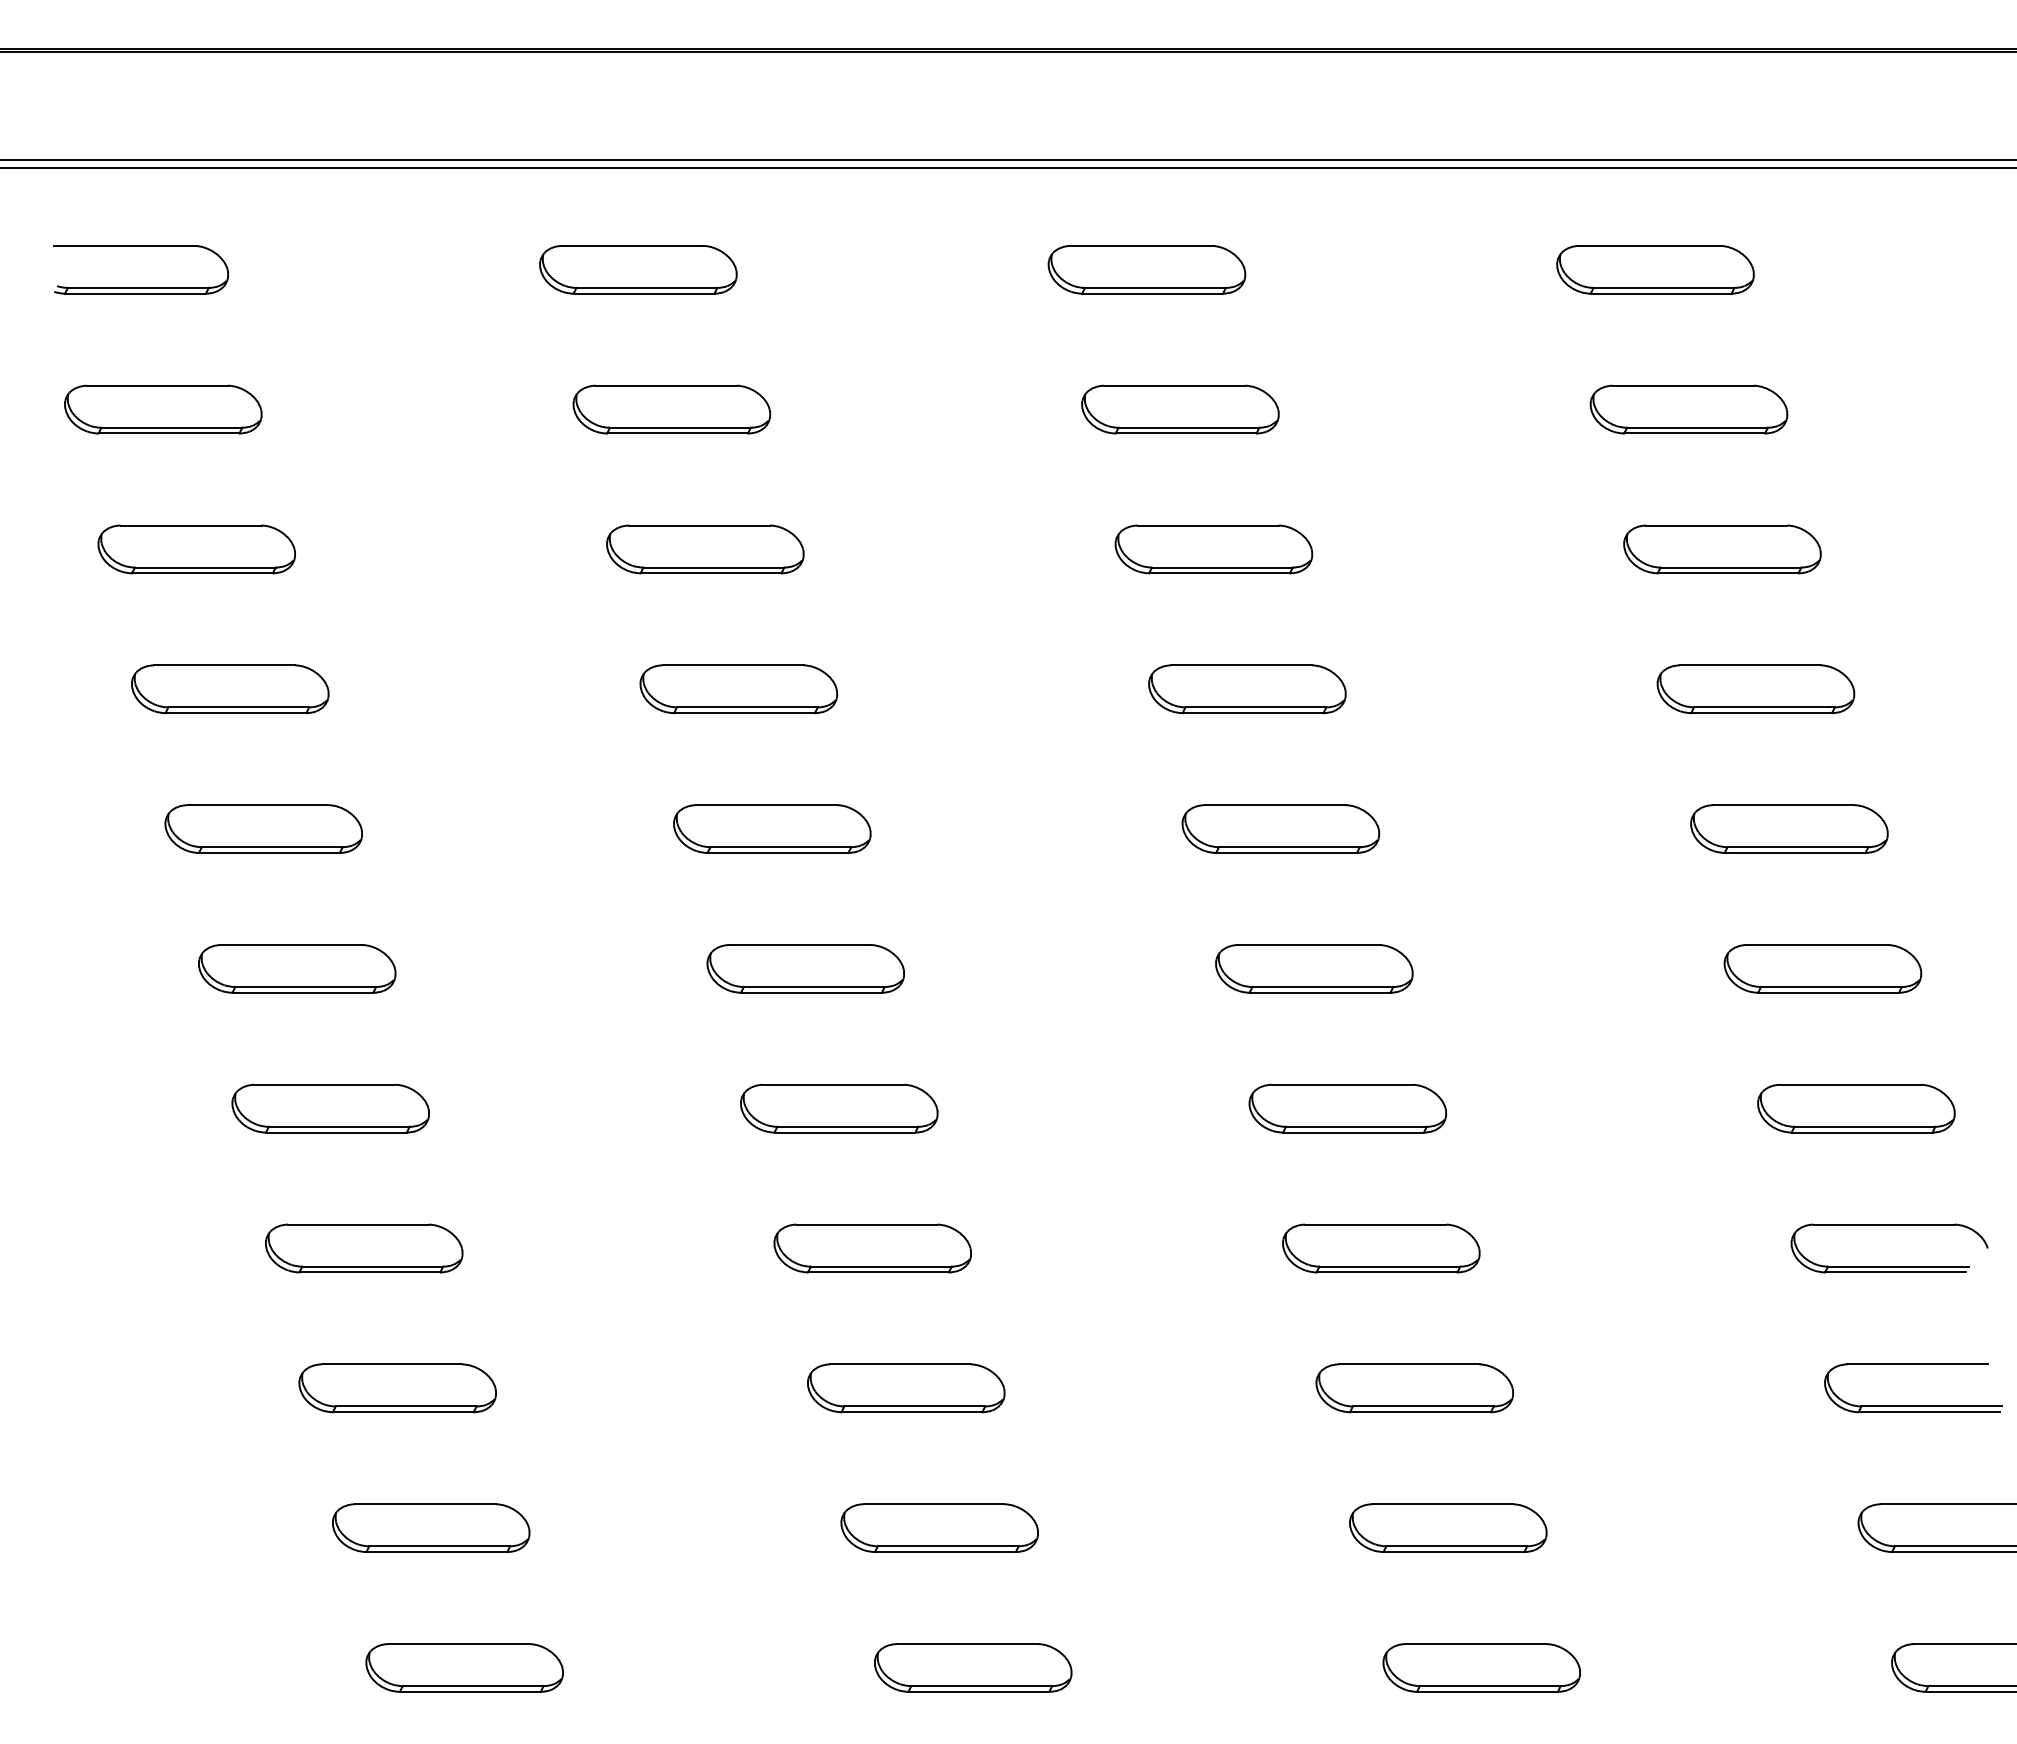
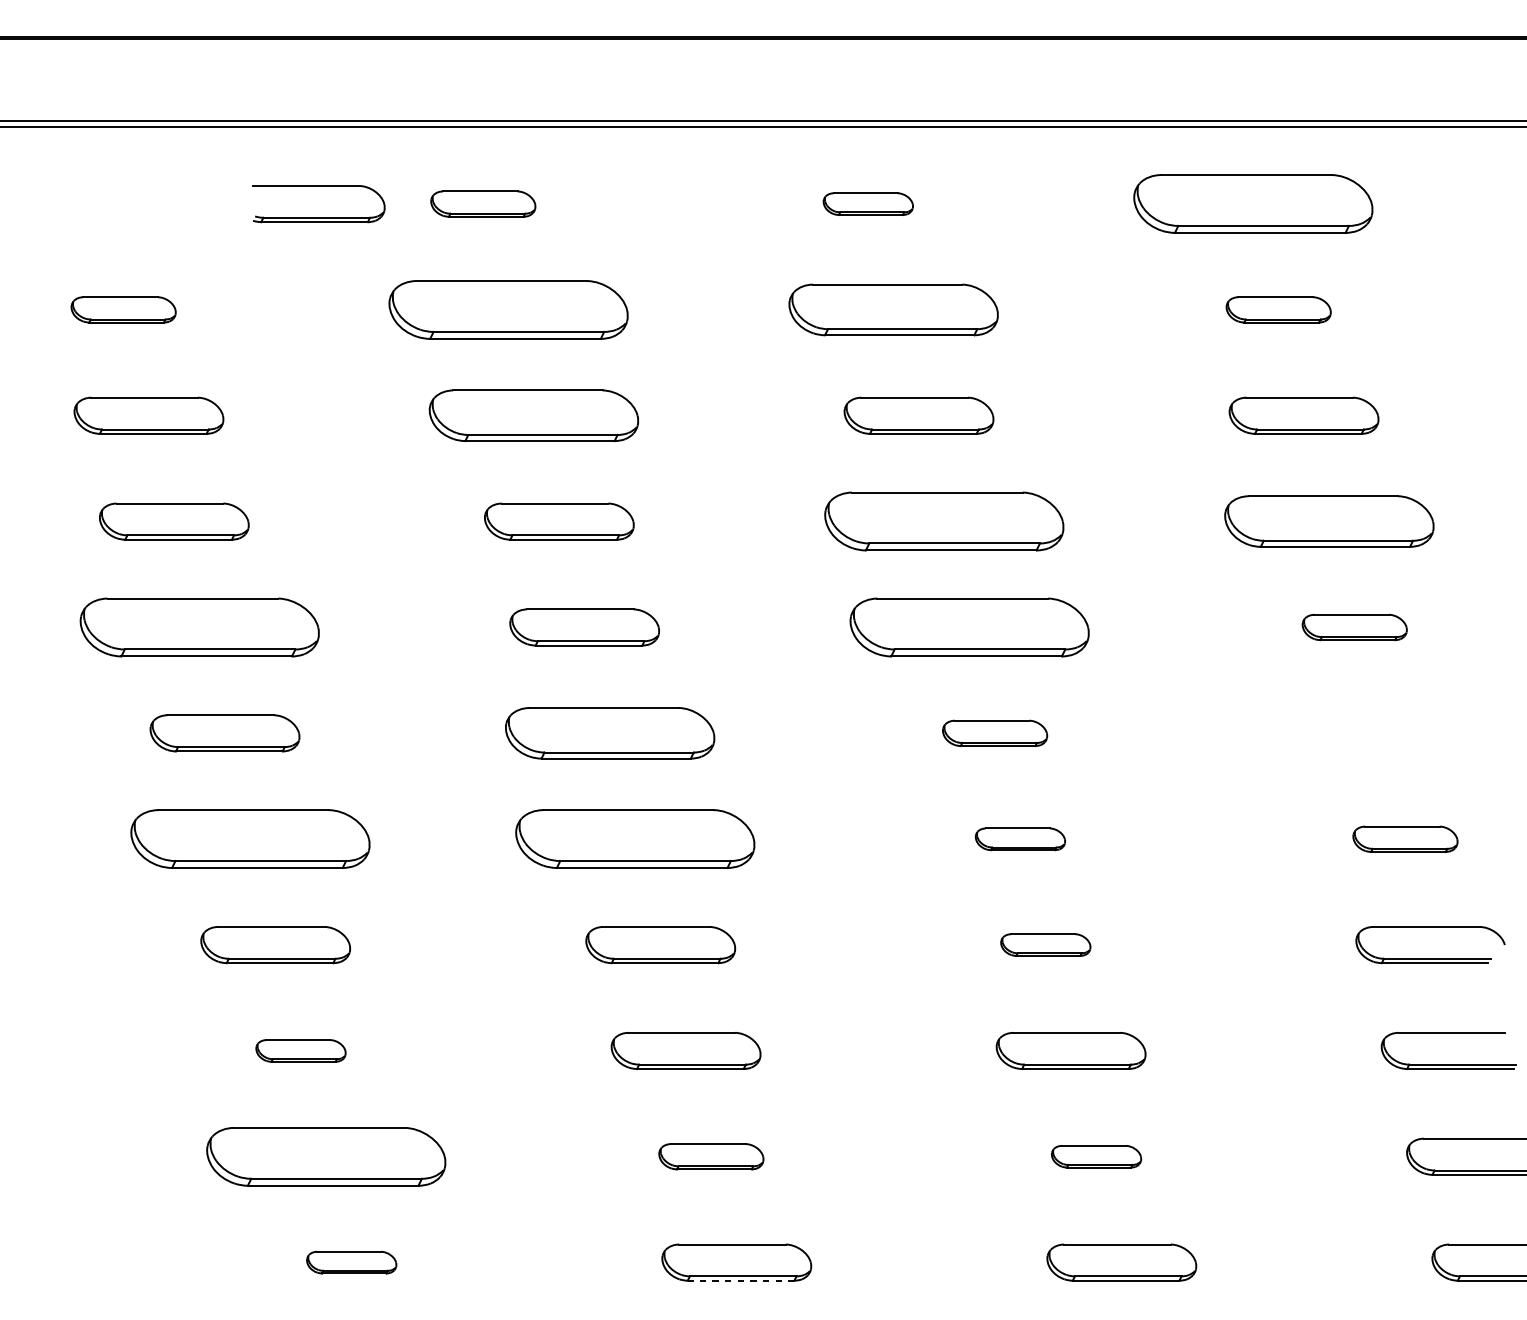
part: (638, 269) -> (483, 203), size x0.7
part: (1146, 269) -> (867, 203), size x0.6
part: (1655, 269) -> (1253, 203), size x1.6
part: (140, 287) -> (318, 217), moved
part: (163, 409) -> (123, 309), size x0.7
part: (671, 409) -> (508, 309), size x1.6
part: (1180, 409) -> (893, 309), size x1.4
part: (1688, 409) -> (1278, 309), size x0.7
part: (705, 549) -> (534, 415), size x1.4
part: (1247, 689) -> (944, 521), size x1.6
part: (1755, 689) -> (1329, 521), size x1.4
part: (263, 828) -> (199, 627), size x1.6
part: (1280, 828) -> (969, 627), size x1.6
part: (1789, 828) -> (1354, 627), size x0.7
part: (805, 968) -> (609, 733), size x1.4
part: (1314, 968) -> (995, 733), size x0.7
part: (1822, 968) -> (1379, 733), removed
part: (330, 1108) -> (250, 839), size x1.6
part: (839, 1108) -> (635, 839), size x1.6
part: (1347, 1108) -> (1020, 839), size x0.6
part: (1856, 1108) -> (1405, 839), size x0.7
part: (1381, 1248) -> (1045, 945), size x0.6
part: (397, 1388) -> (300, 1051), size x0.6
part: (431, 1527) -> (326, 1156), size x1.6
part: (939, 1527) -> (711, 1156), size x0.7
part: (1448, 1527) -> (1096, 1156), size x0.6
part: (464, 1667) -> (351, 1262), size x0.6
line: (978, 1691) -> (740, 1280), solid -> dashed

